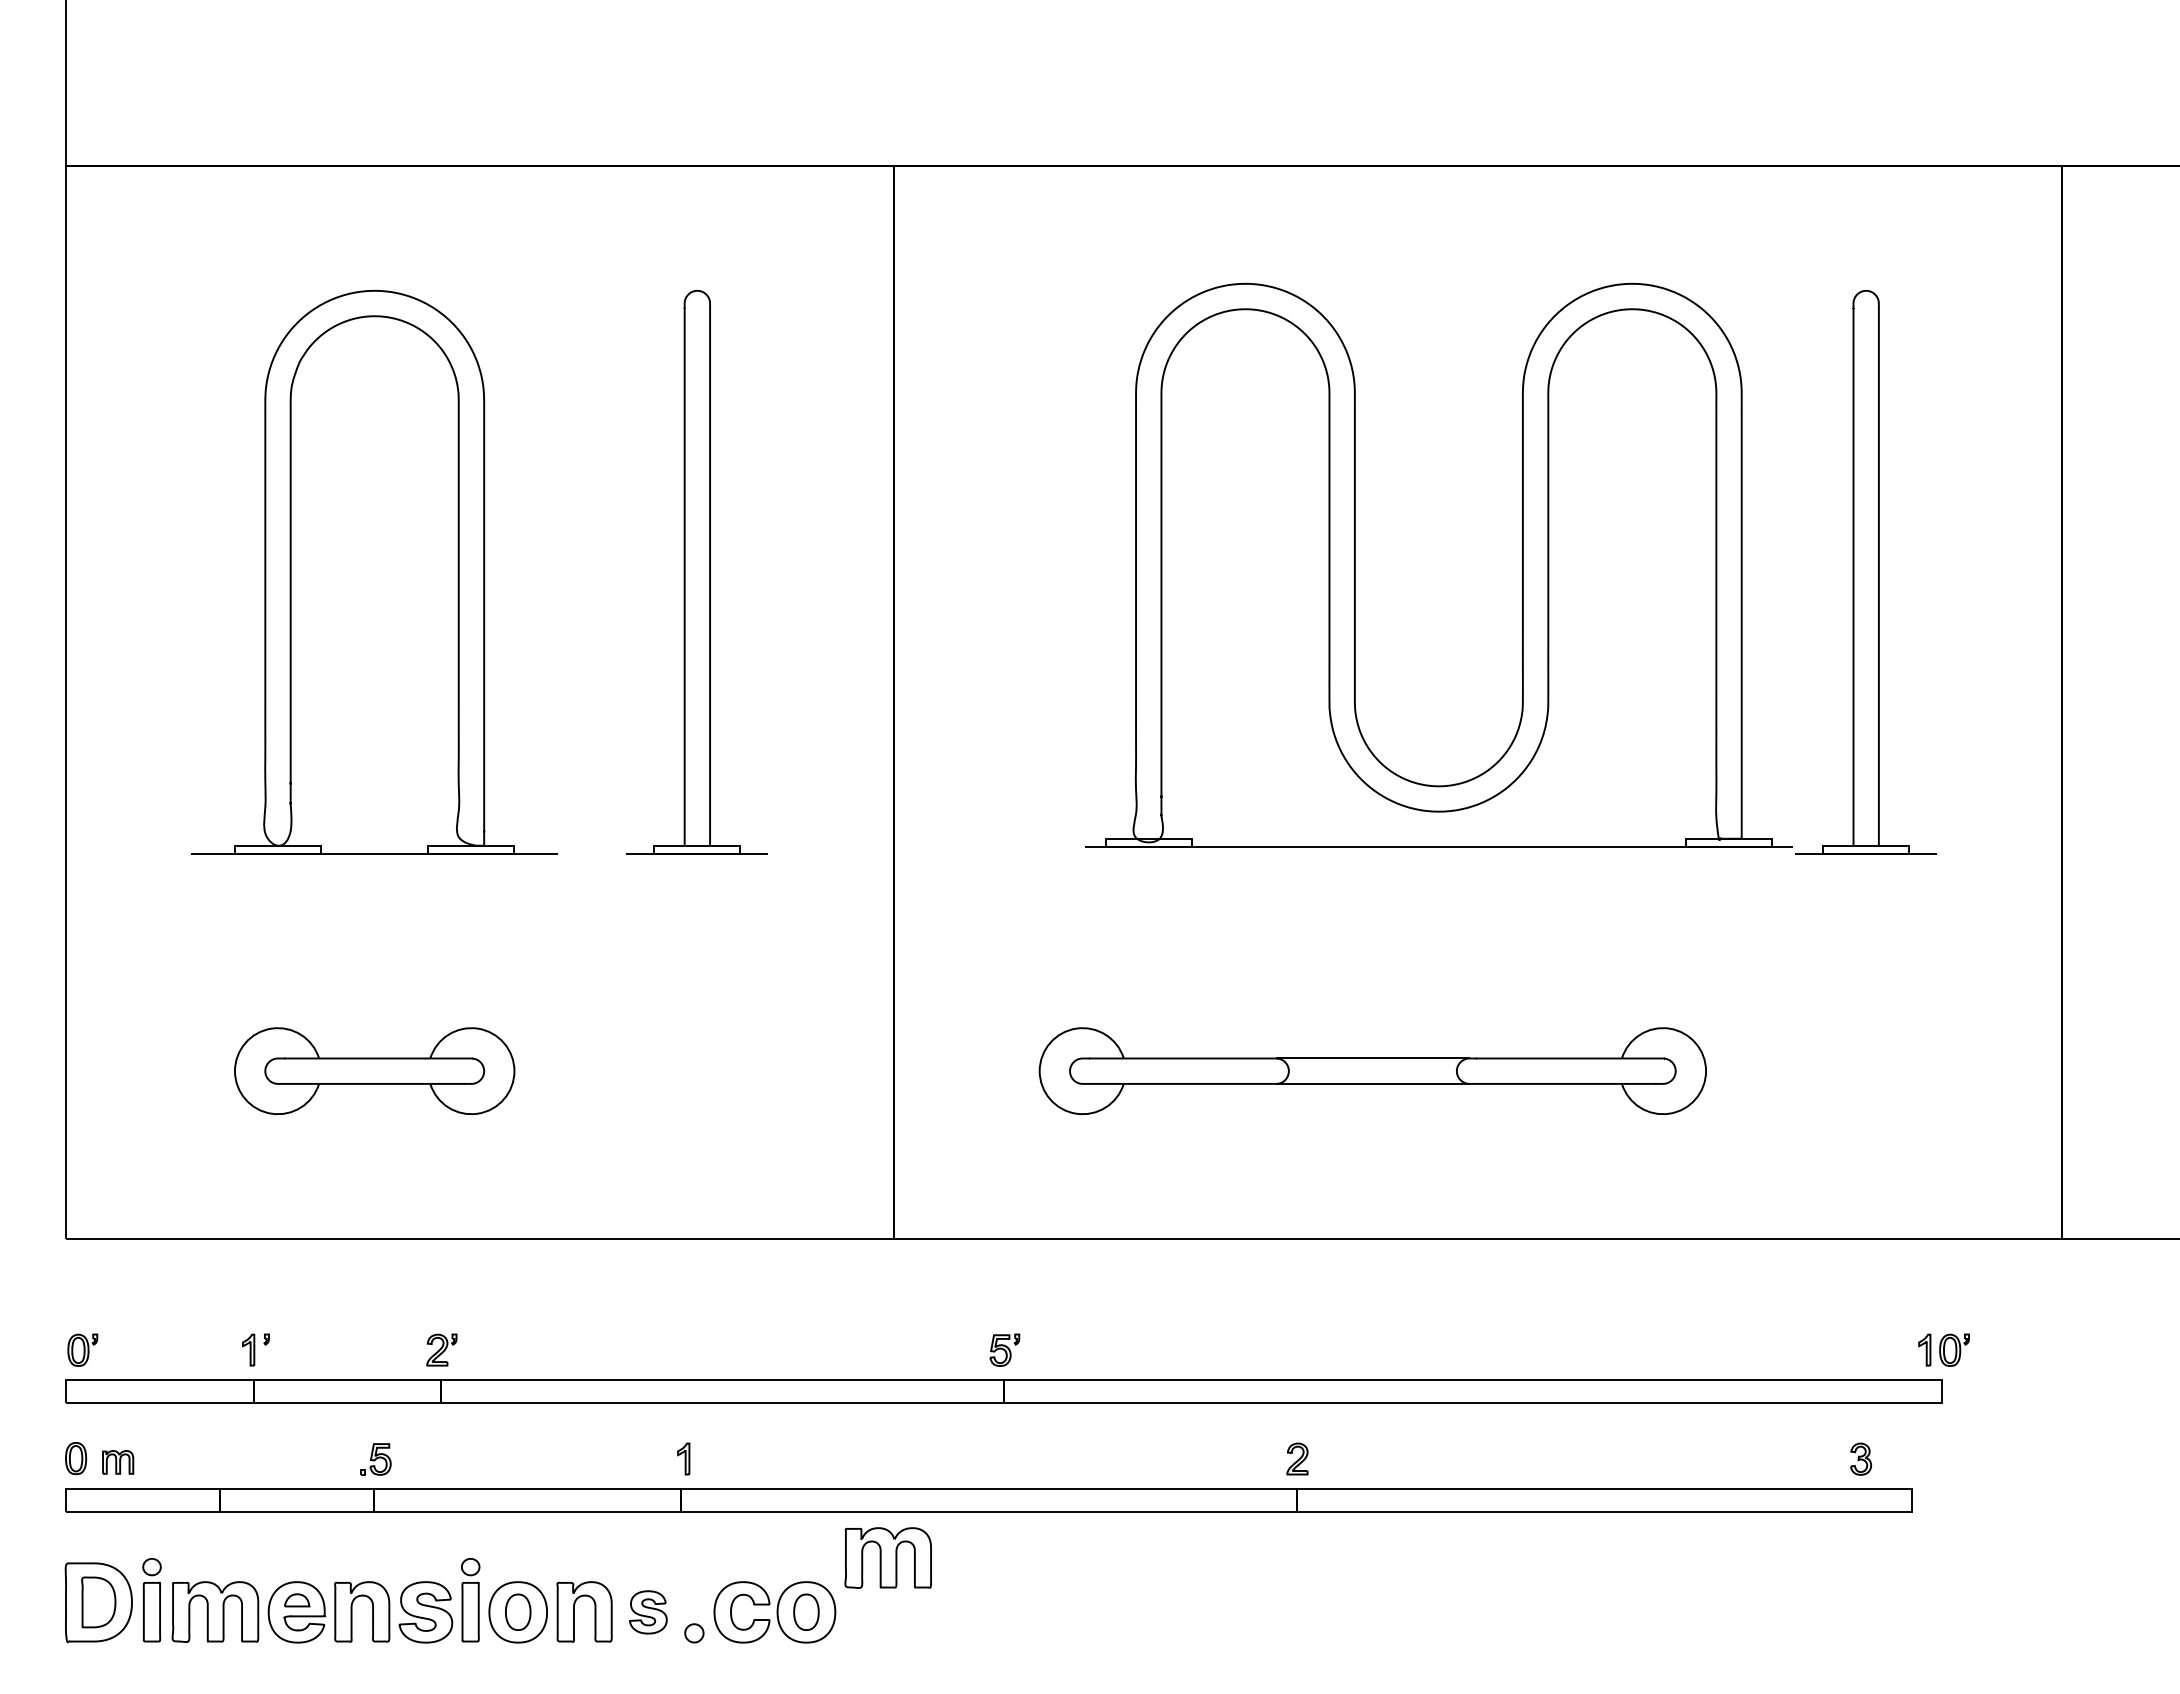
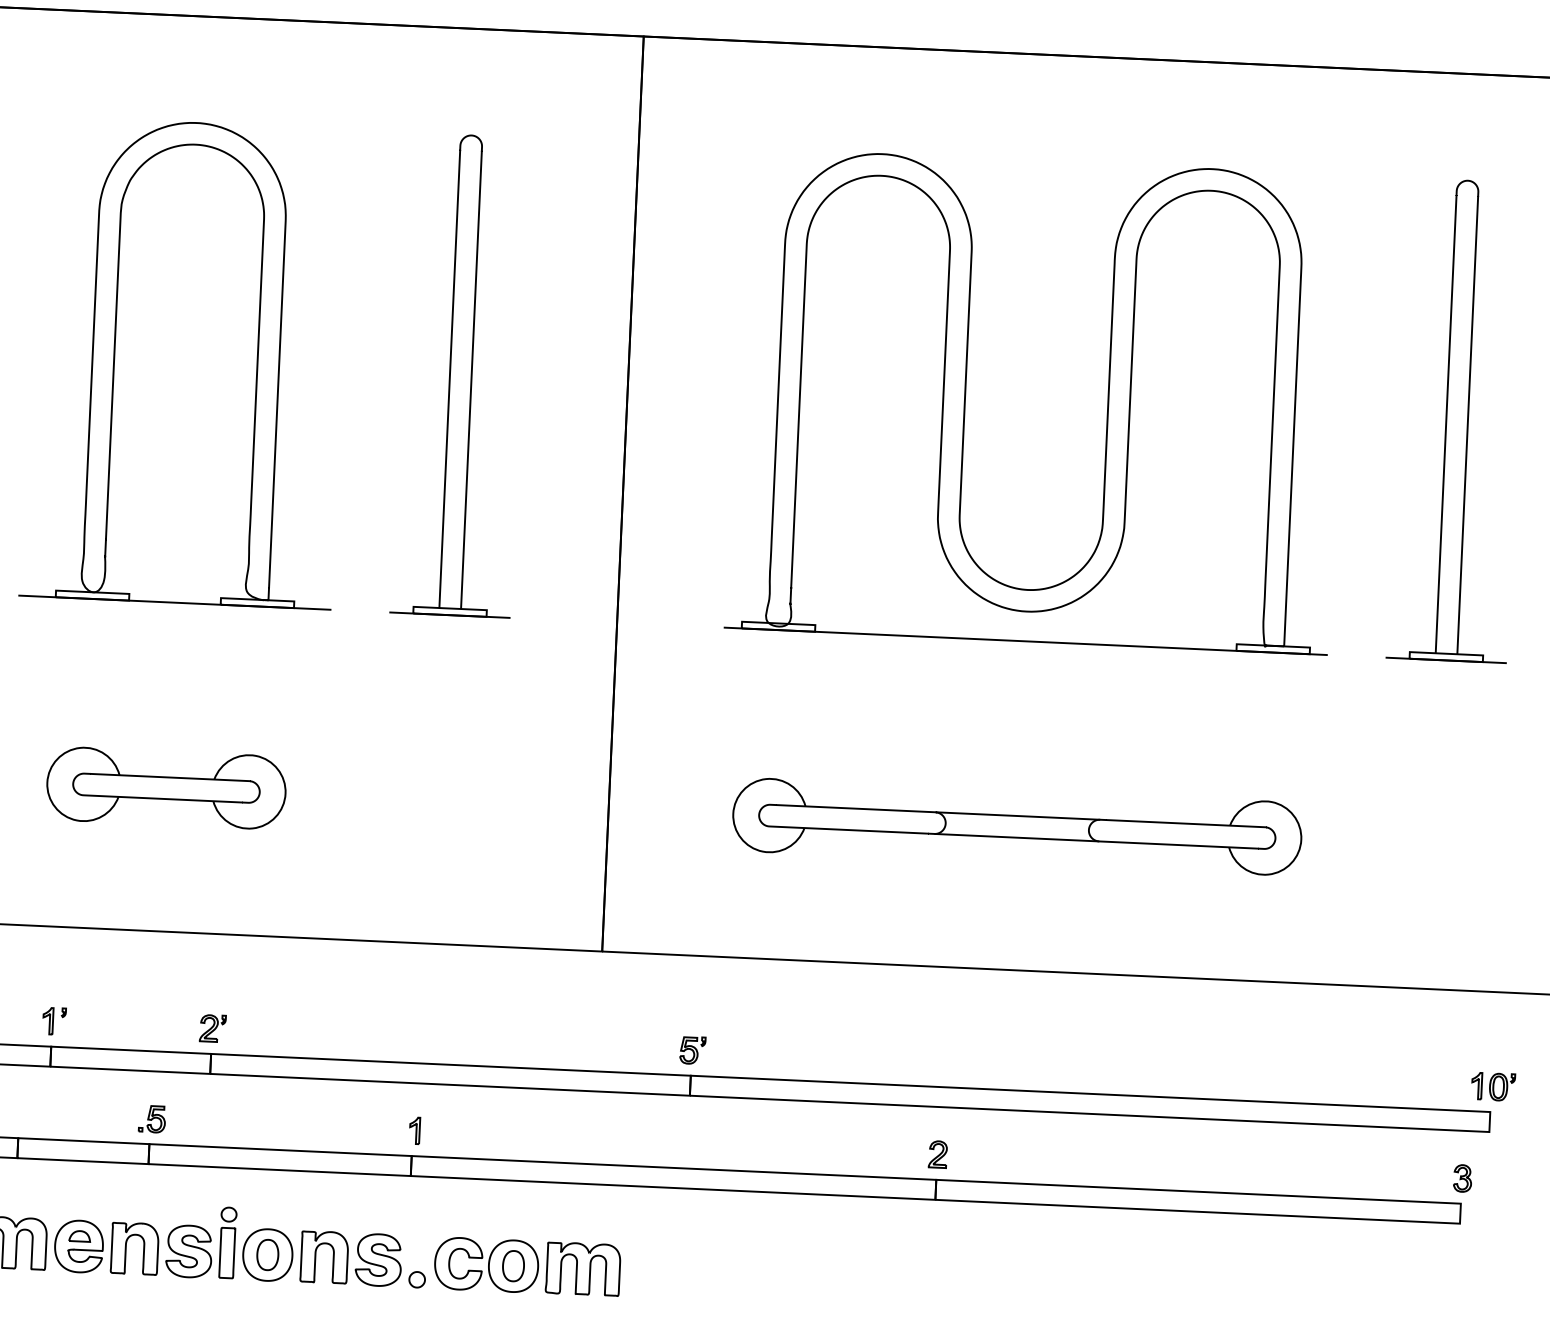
part: (1355, 565) -> (965, 398), moved
part: (1861, 1458) -> (1463, 1177), moved
part: (887, 1557) -> (582, 1268), moved
part: (648, 1612) -> (378, 1260), size x1.43

